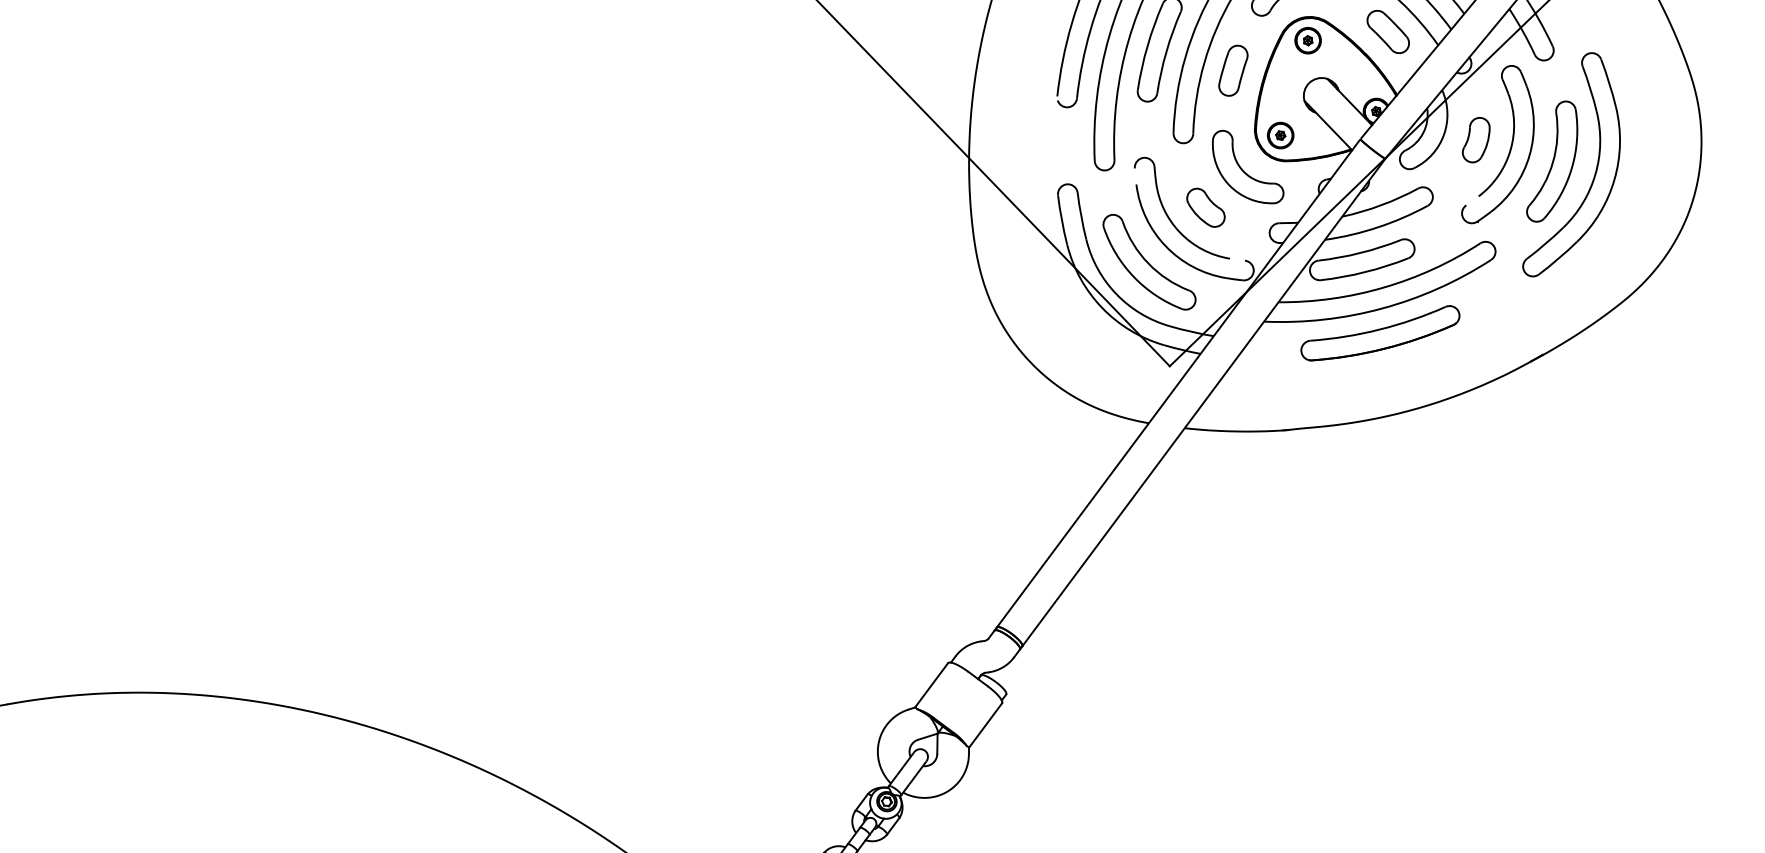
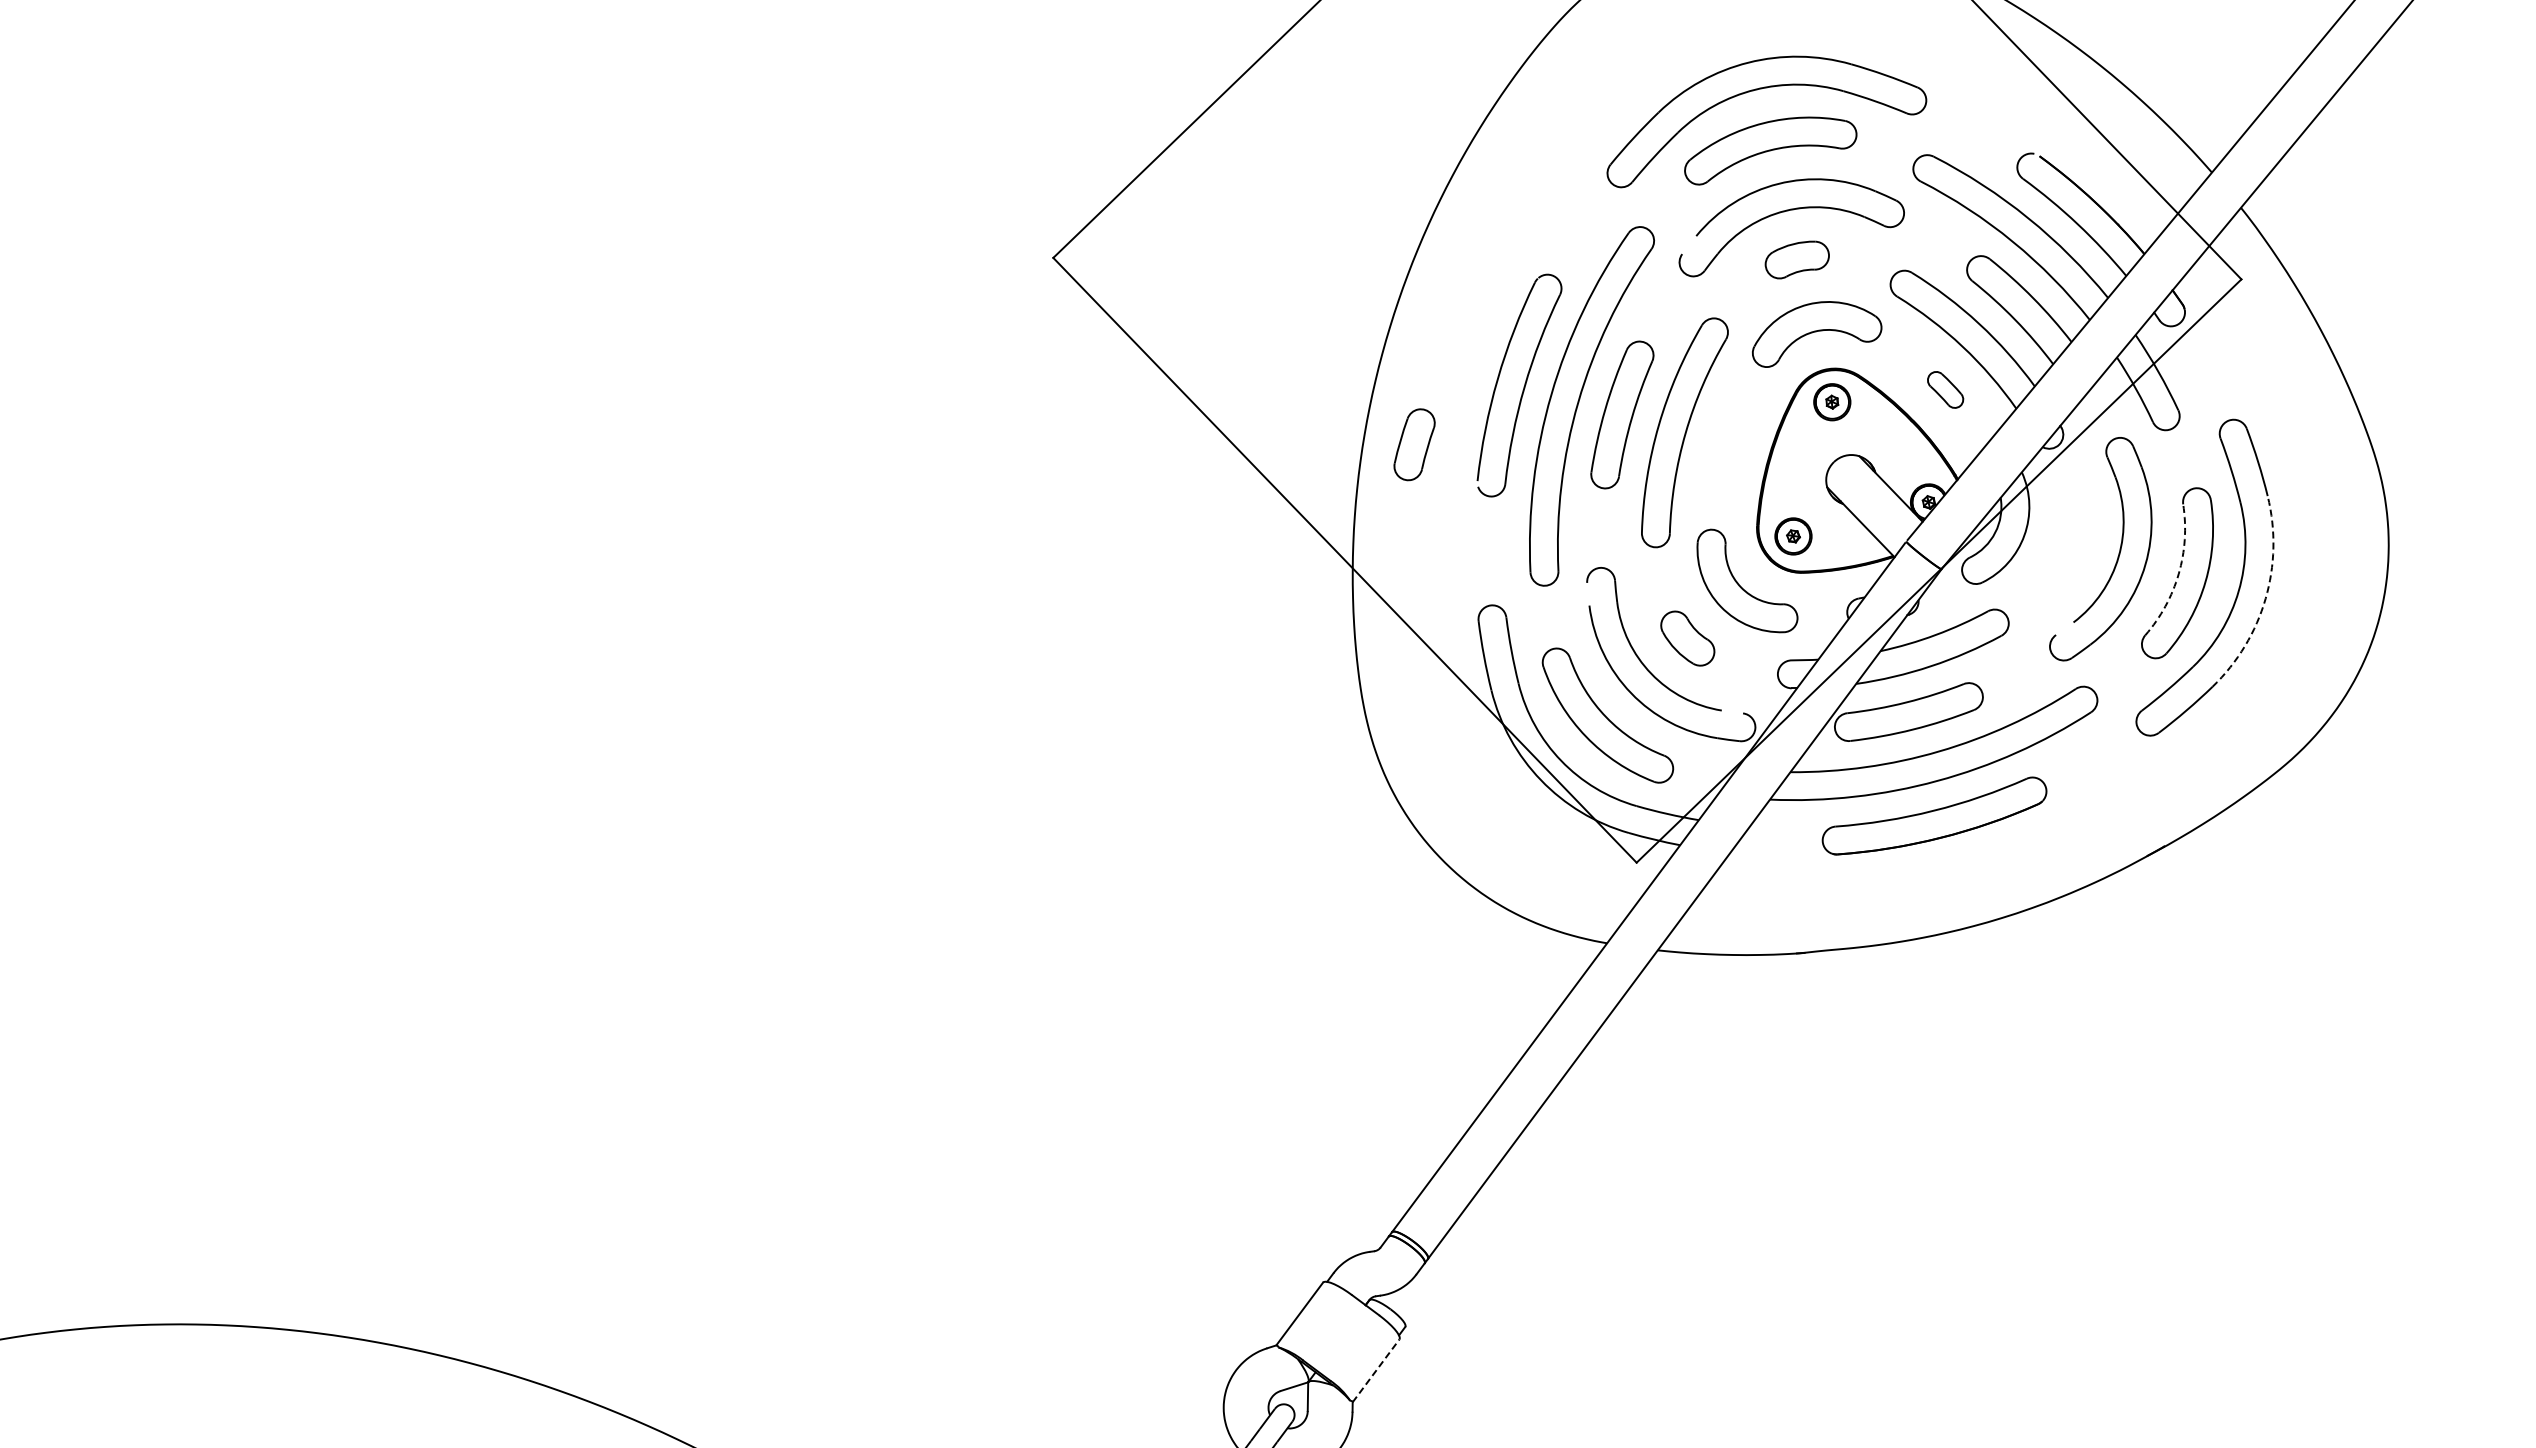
part: (1388, 31) -> (1945, 389), size x0.6
part: (1233, 70) -> (1414, 444), moved
part: (1475, 139) -> (2069, 542), removed
arc: (1552, 162) -> (2178, 574), solid -> dashed
arc: (1614, 179) -> (2265, 598), solid -> dashed
line: (985, 725) -> (1376, 1370), solid -> dashed

